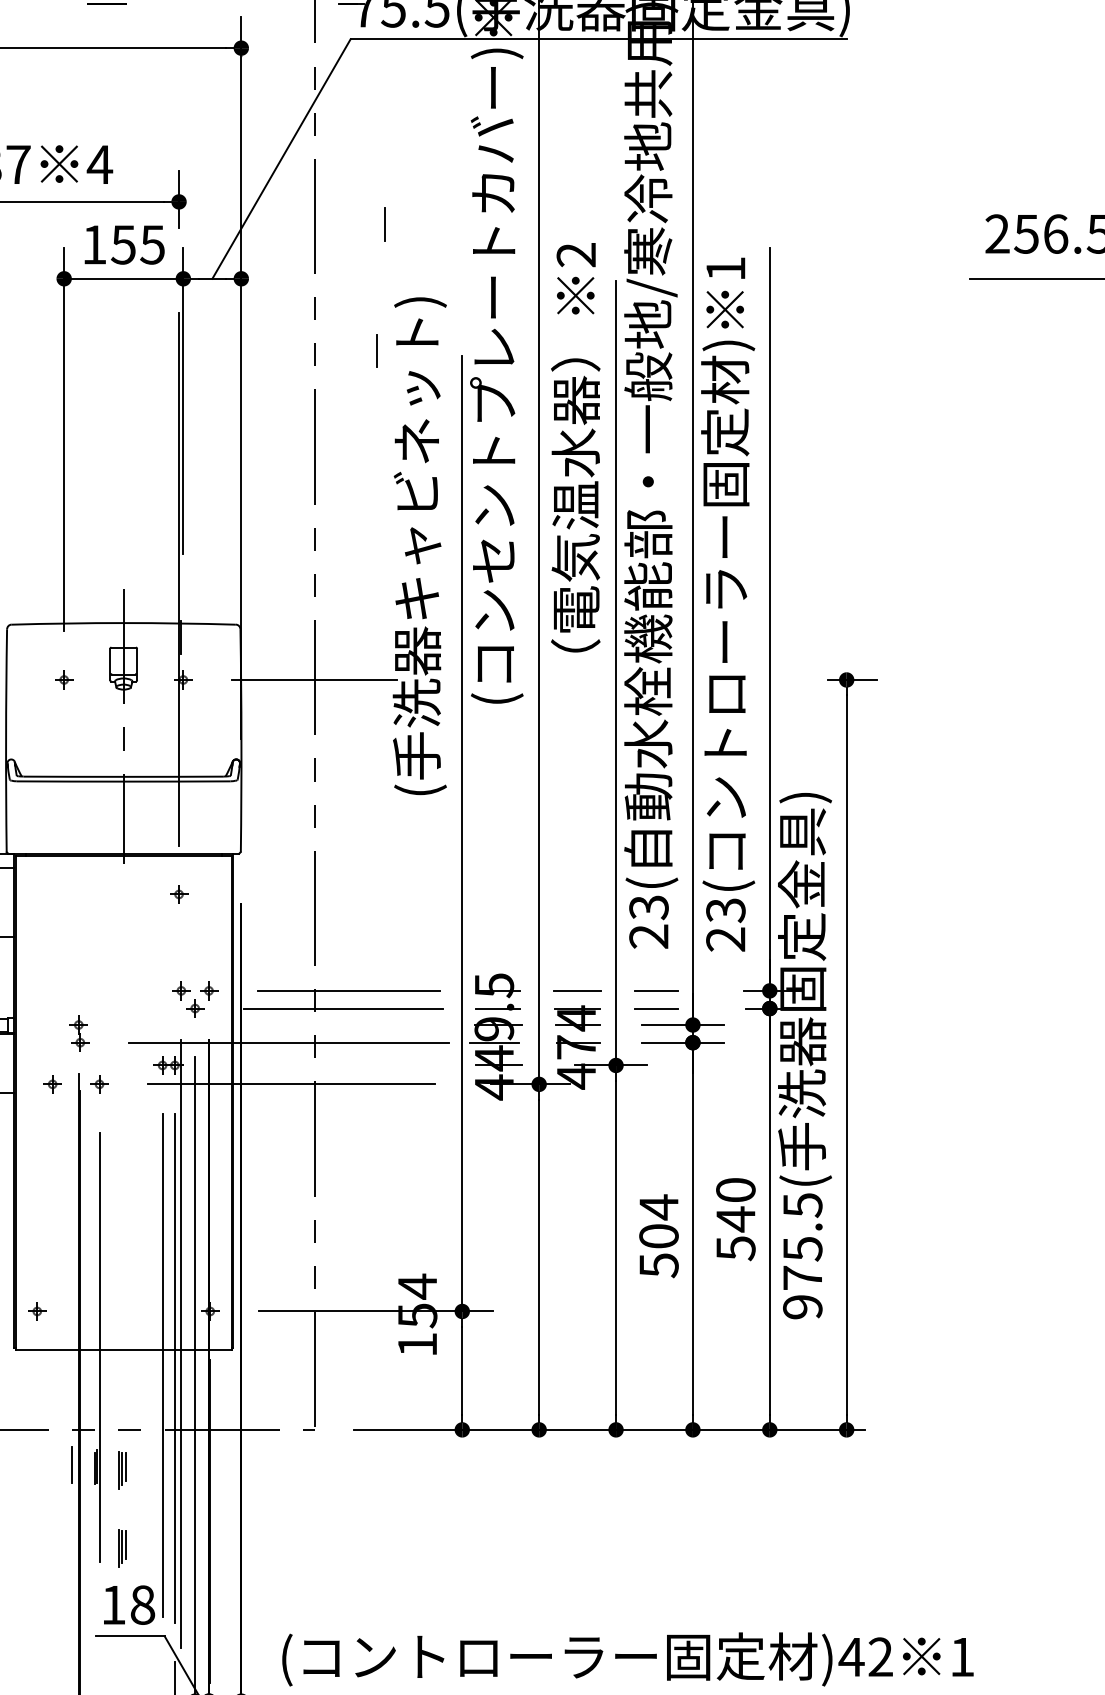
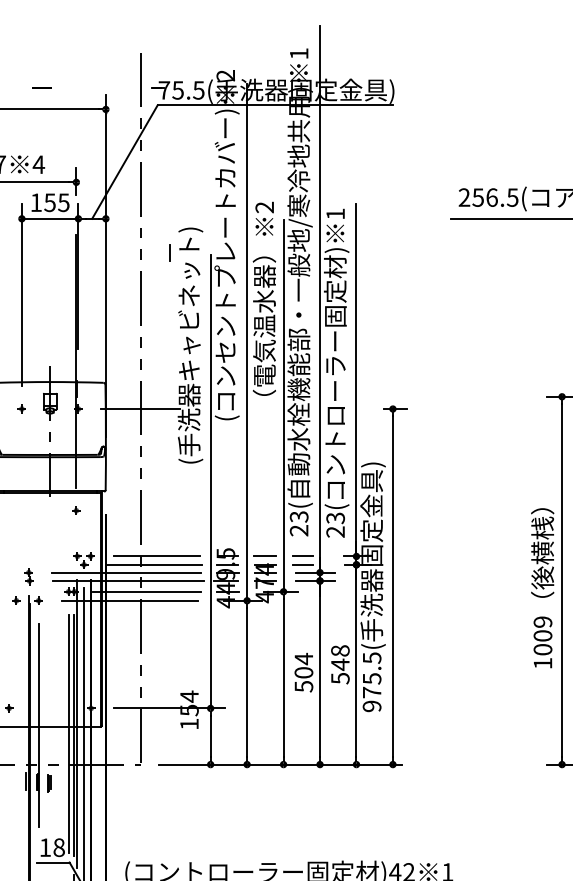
line: (383, 223) -> (173, 192), removed
line: (282, 1024) -> (125, 572), added
line: (326, 1064) -> (146, 591), added
text: (736, 1189) -> (340, 650), 540 -> 548
part: (122, 1547) -> (49, 820), removed

